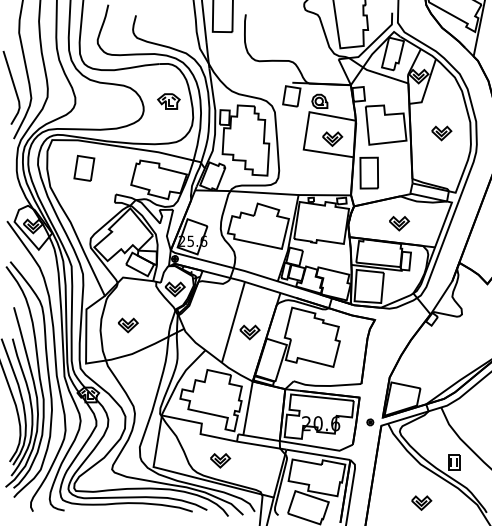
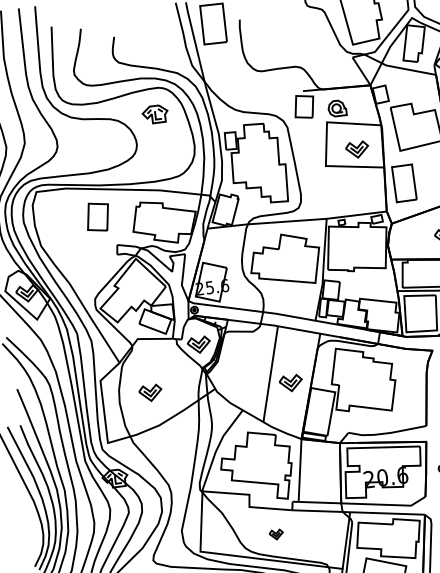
part: (168, 101) -> (154, 114), moved
part: (84, 167) -> (98, 216), moved
part: (220, 460) -> (276, 534), size x0.6

